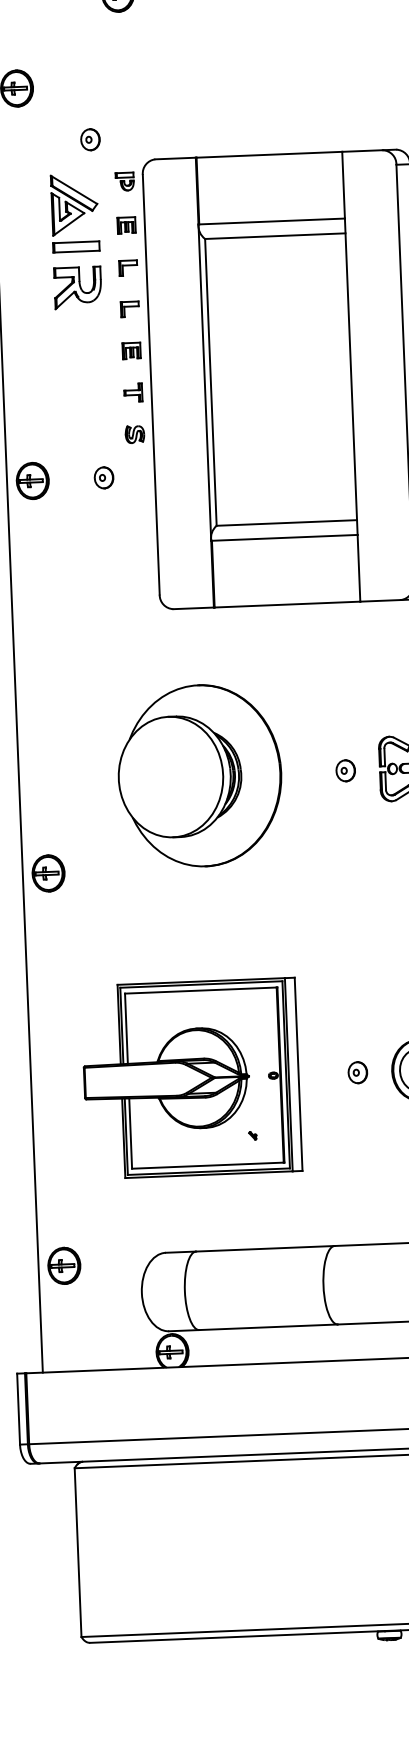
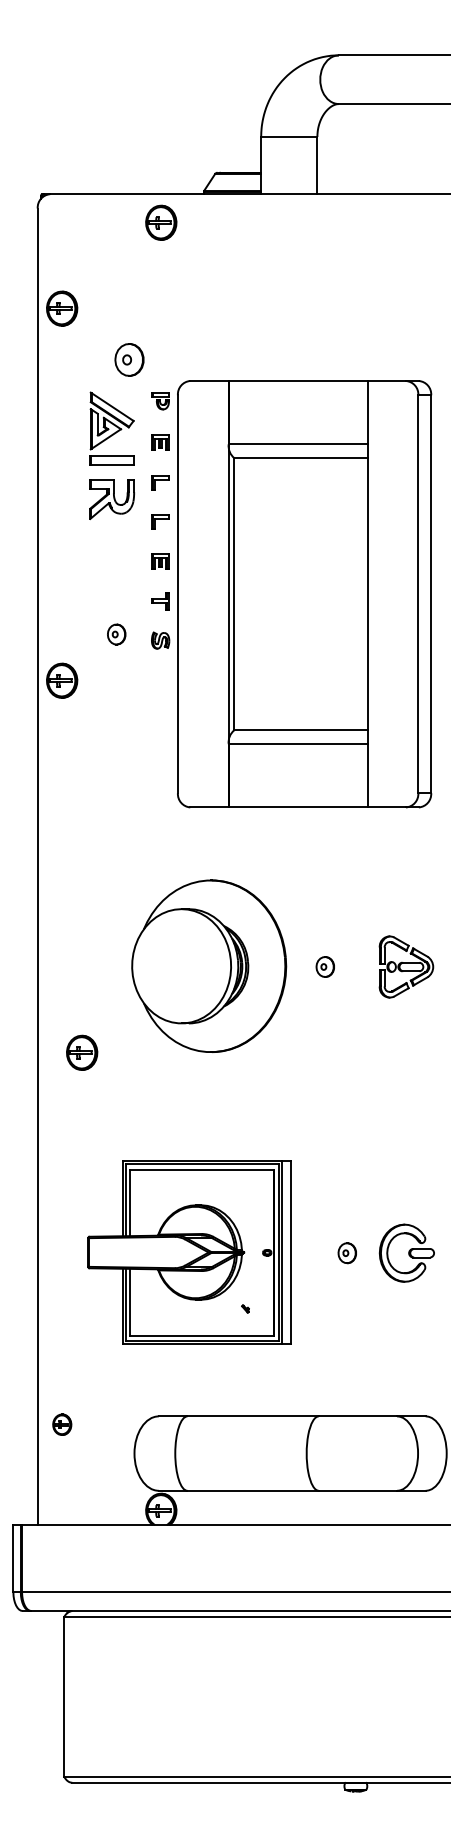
part: (90, 139) -> (129, 359), size x1.6
part: (103, 477) -> (116, 634), moved
part: (344, 770) -> (324, 966), moved
part: (48, 873) -> (82, 1052), moved
part: (64, 1265) -> (62, 1424), size x0.6

